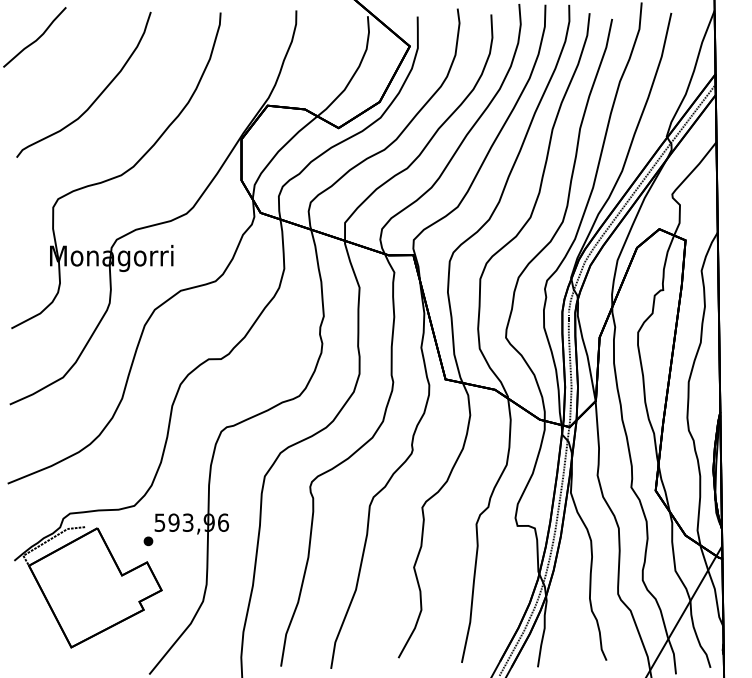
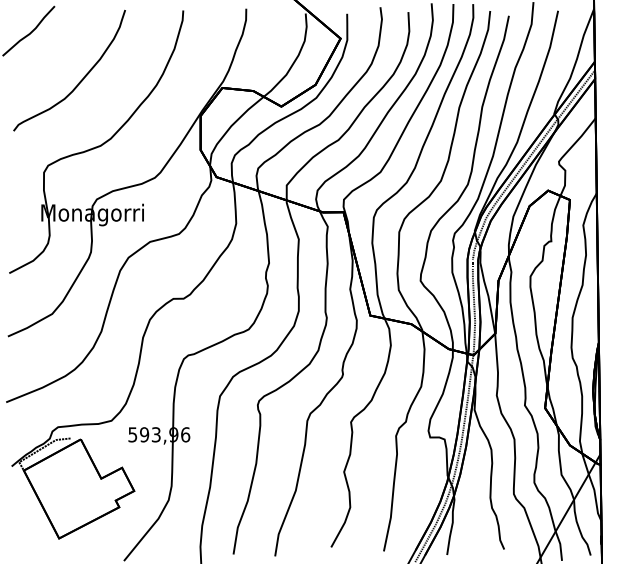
part: (148, 541) -> (123, 450), removed

